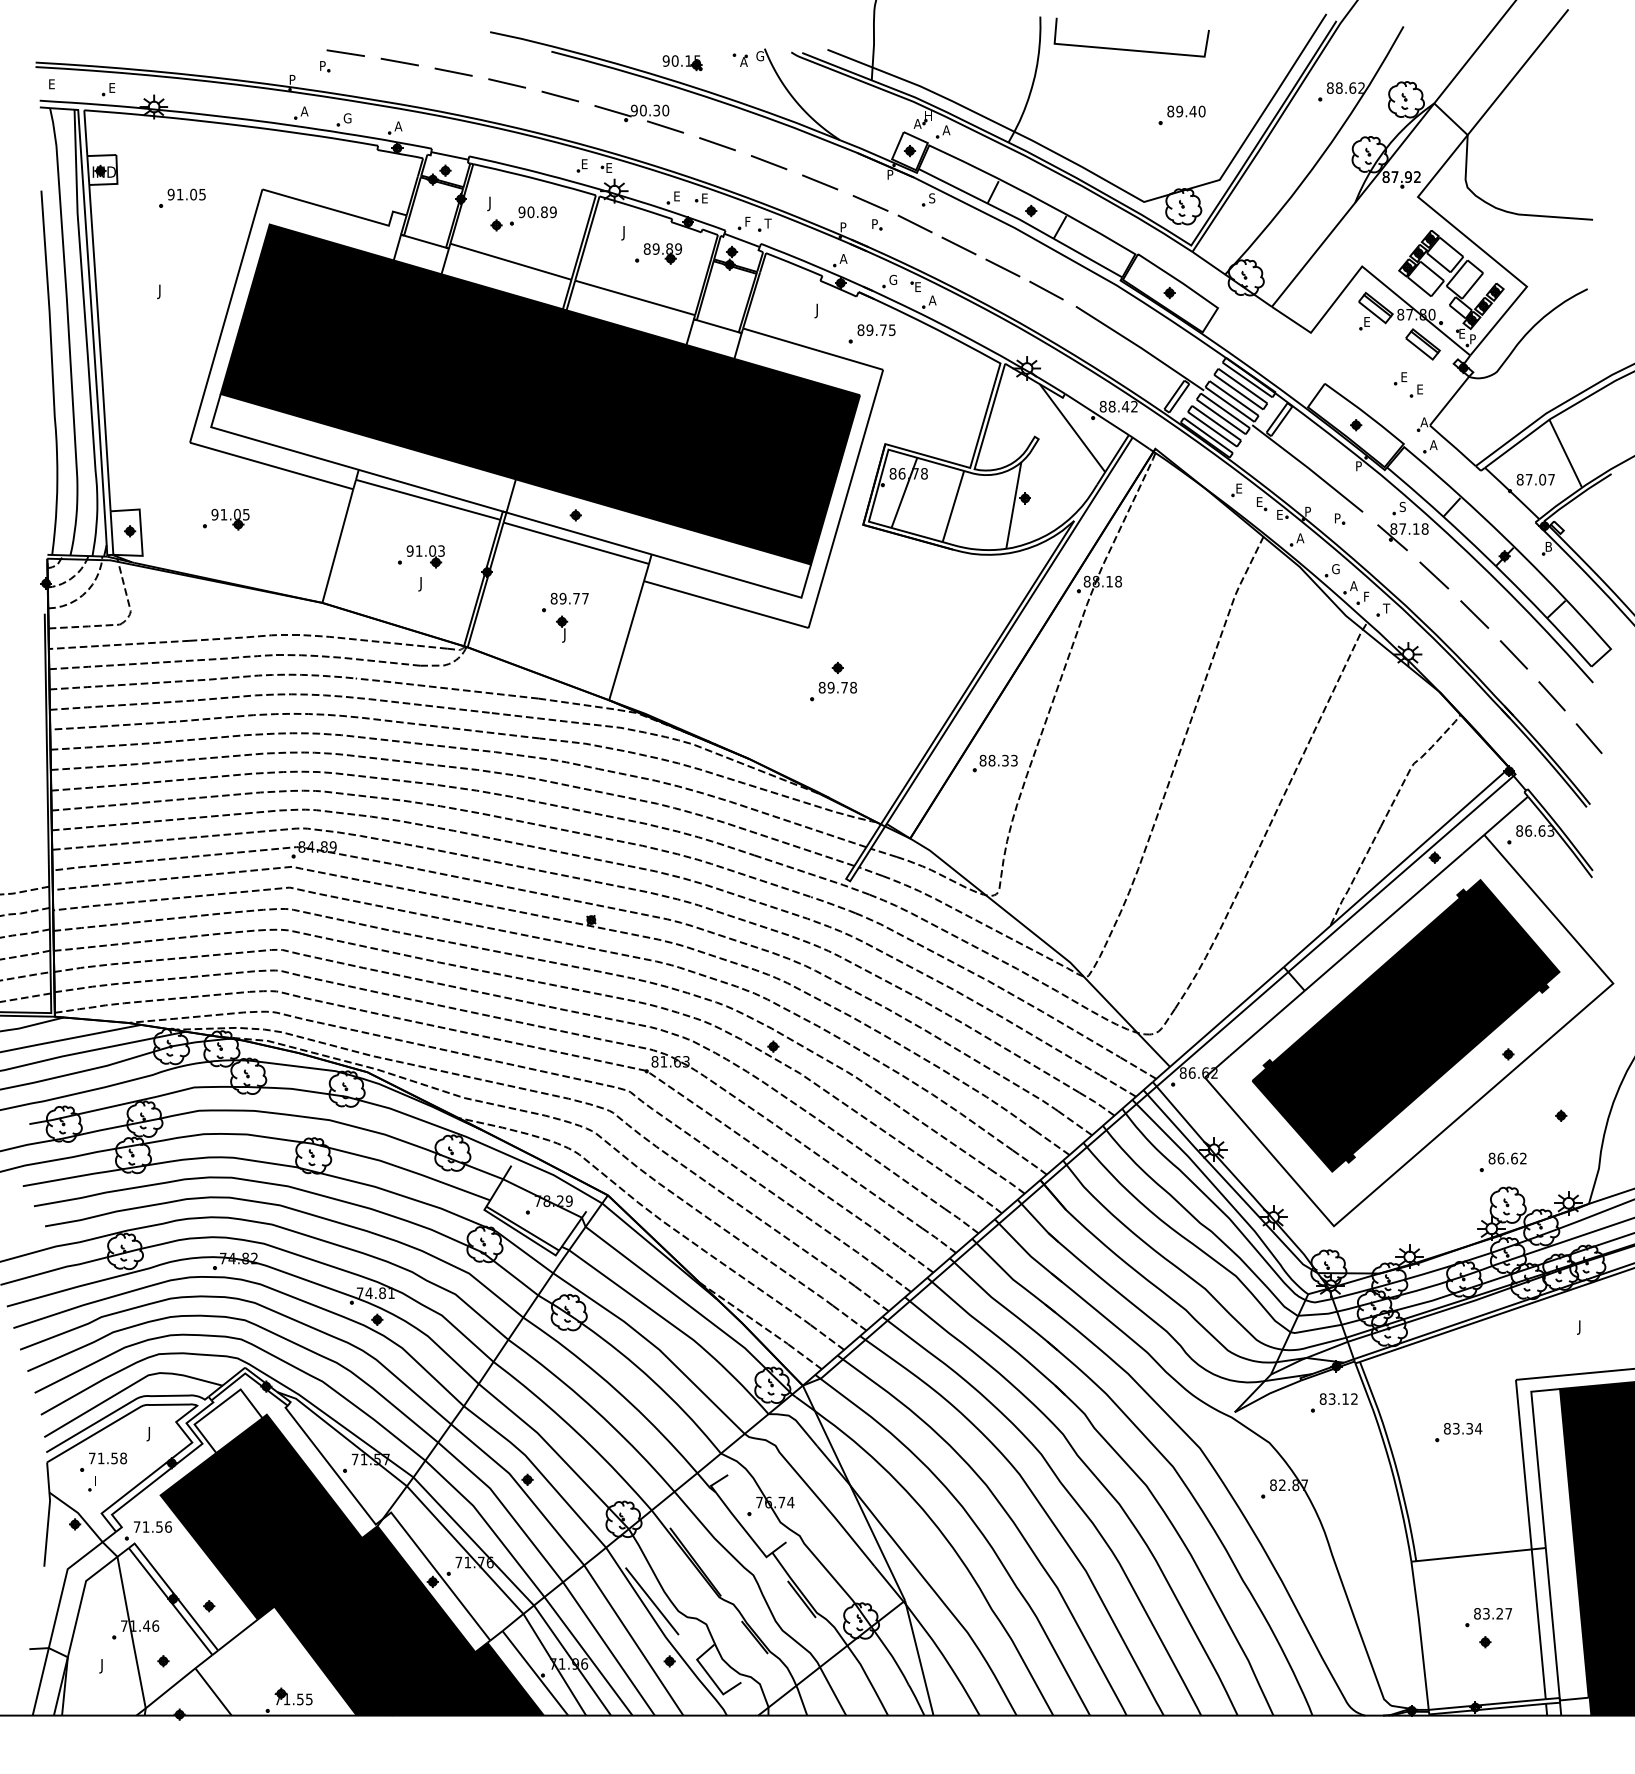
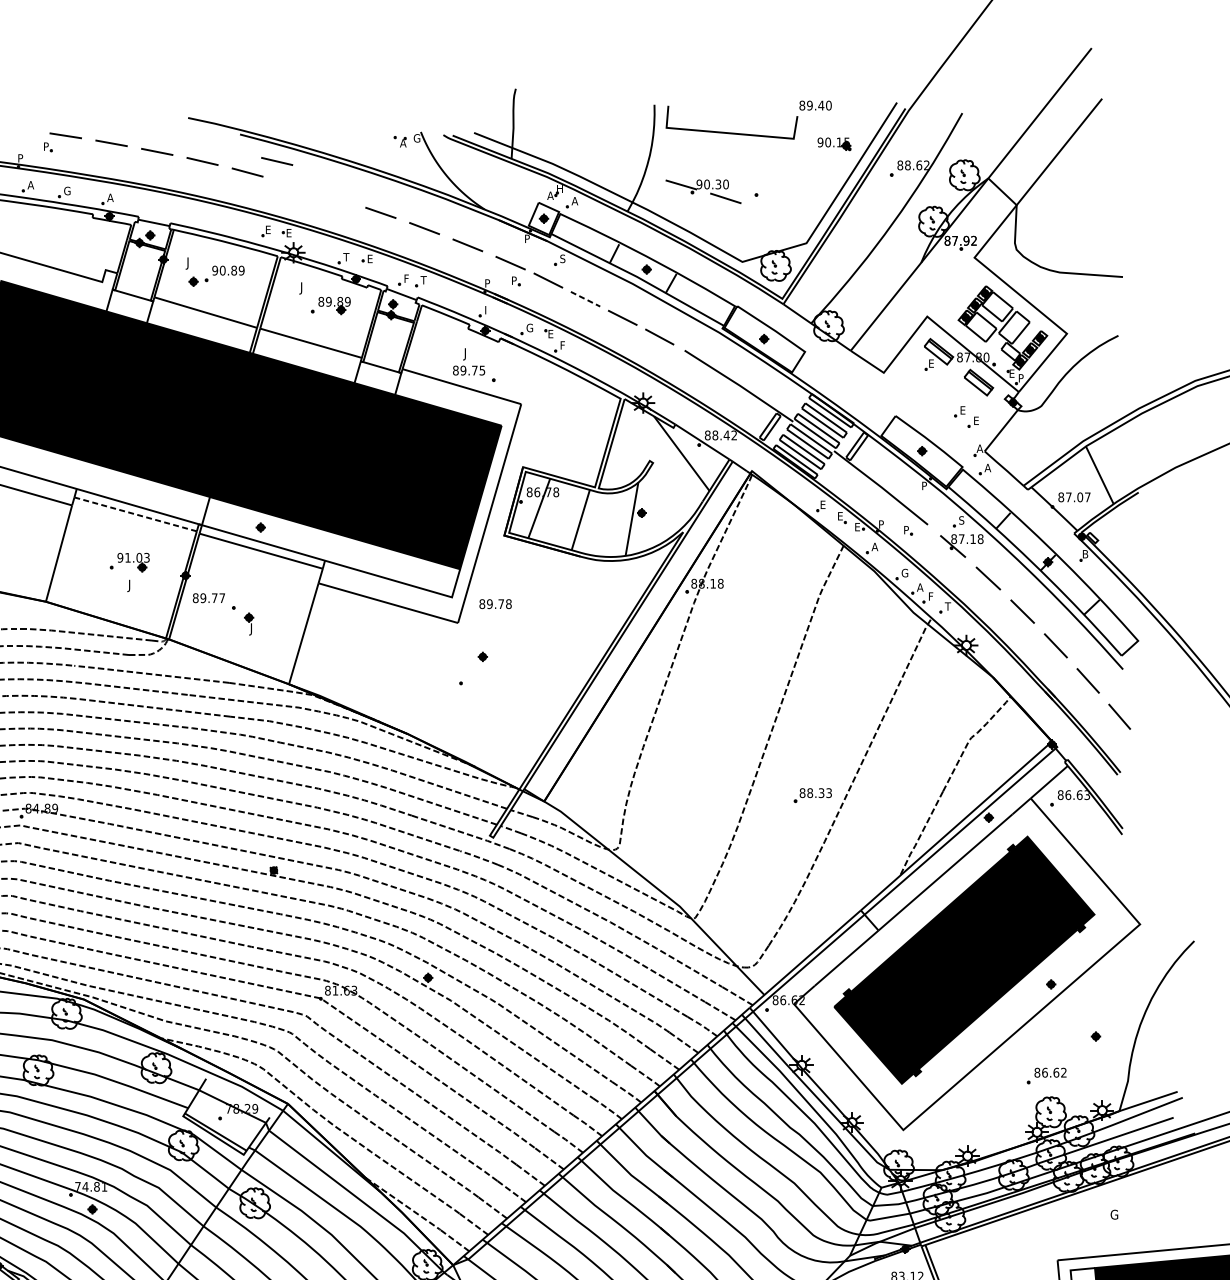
part: (682, 63) -> (834, 144), moved
line: (594, 83) -> (276, 161), added
text: (1186, 111) -> (815, 105), moved
part: (638, 118) -> (702, 191), moved
text: (676, 196) -> (346, 257), E -> T
line: (959, 246) -> (585, 299), solid -> dashed
text: (843, 258) -> (487, 309), A -> I
text: (932, 300) -> (563, 345), A -> F
text: (876, 329) -> (469, 370), moved
line: (428, 499) -> (135, 514), solid -> dashed
text: (569, 598) -> (208, 598), moved
text: (837, 687) -> (495, 603), moved
part: (994, 763) -> (812, 795), moved
text: (1582, 1327) -> (1114, 1215), J -> G

